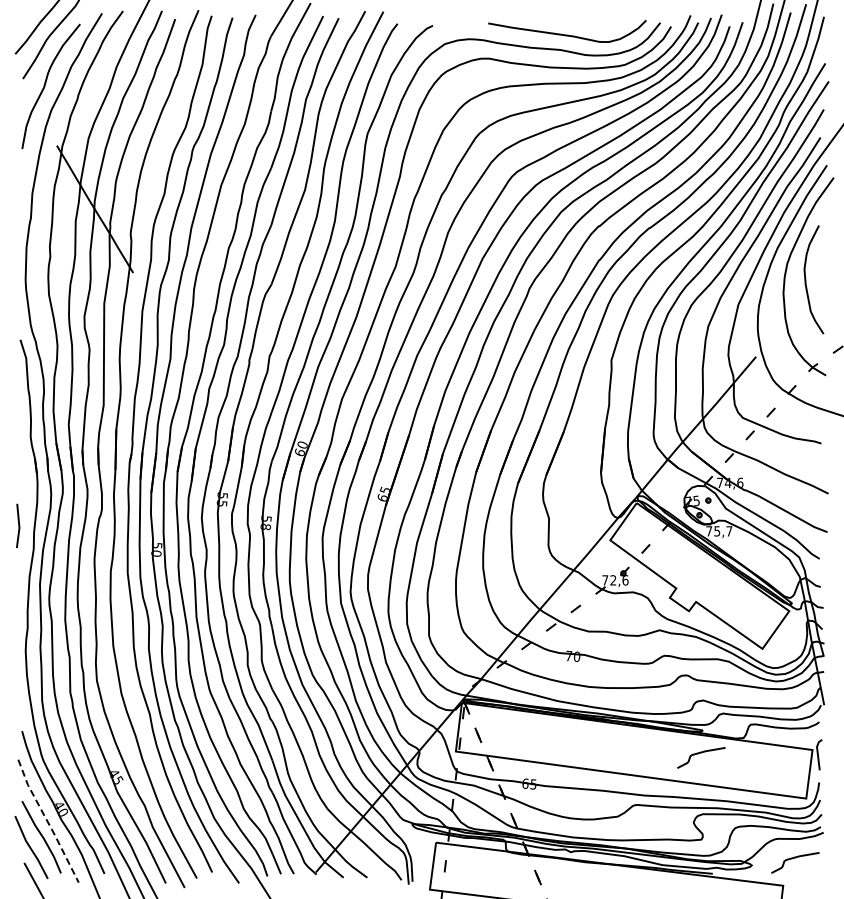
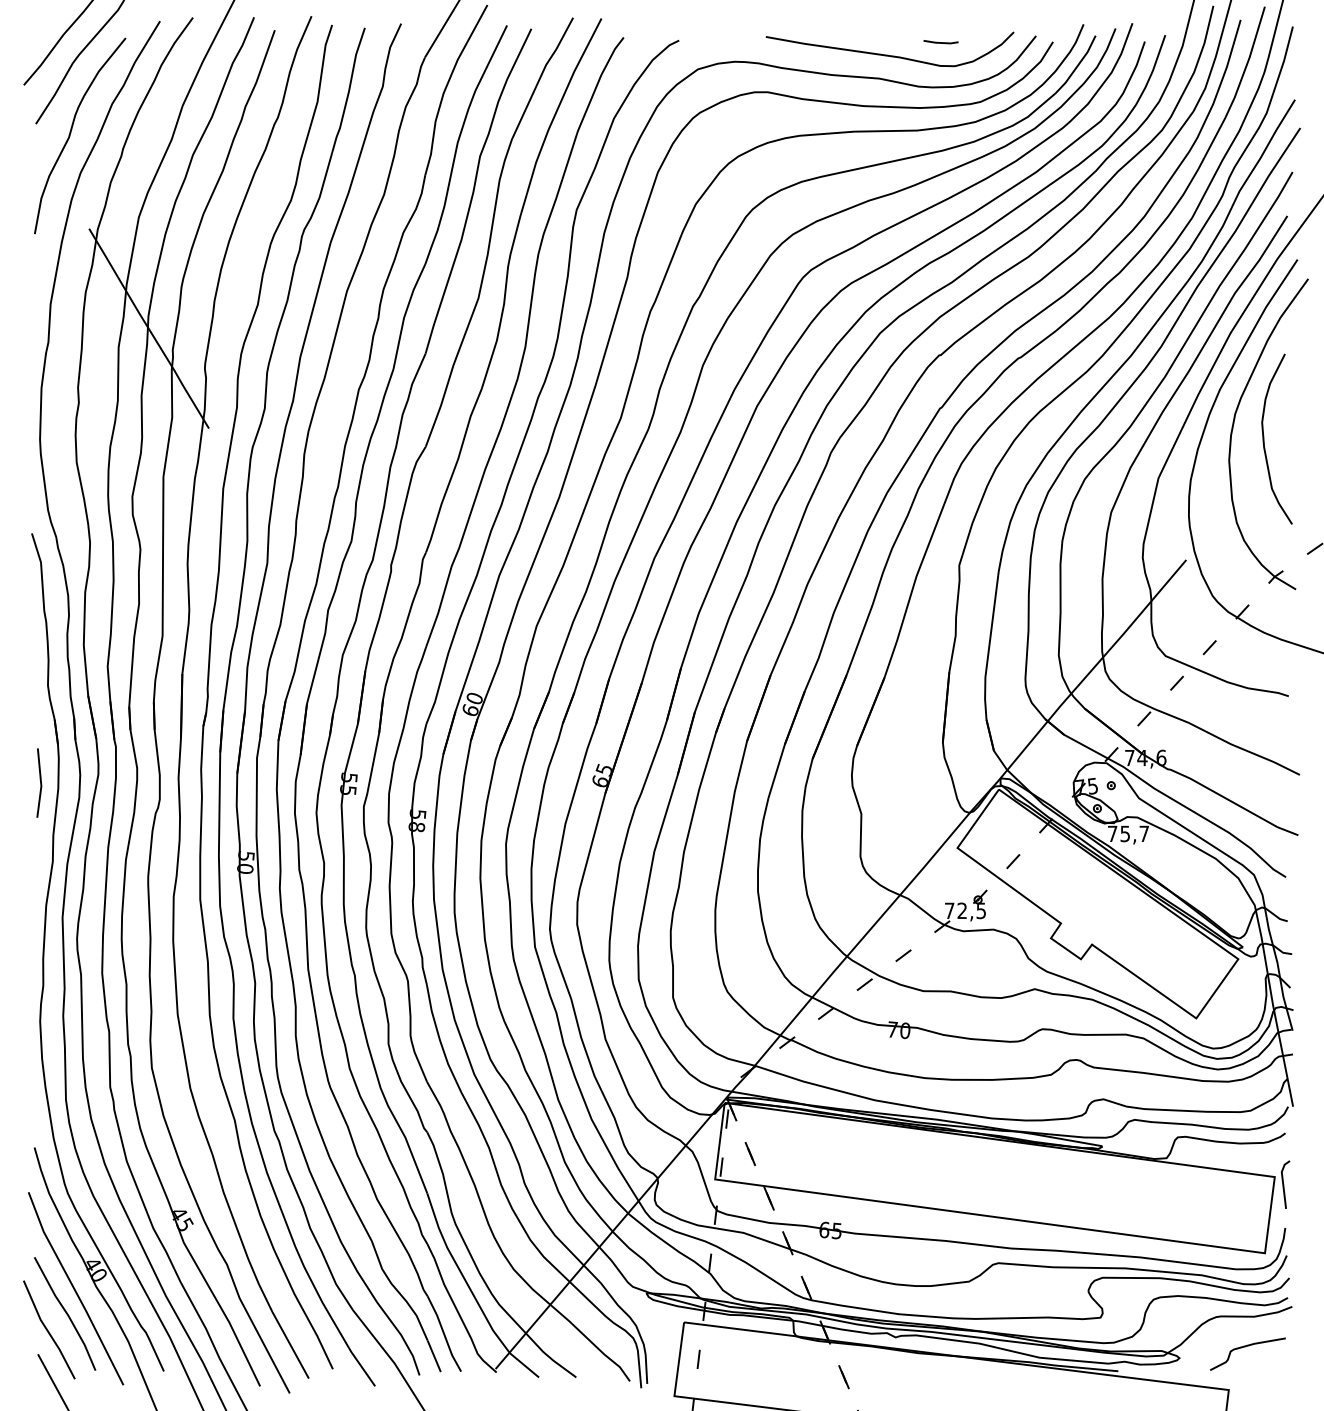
line: (599, 26) -> (940, 41), added
line: (18, 525) -> (39, 782), moved
text: (625, 580) -> (981, 911), 72,6 -> 72,5
curve: (701, 753) -> (1100, 1182), removed
line: (47, 821) -> (74, 1289), dashed -> solid

